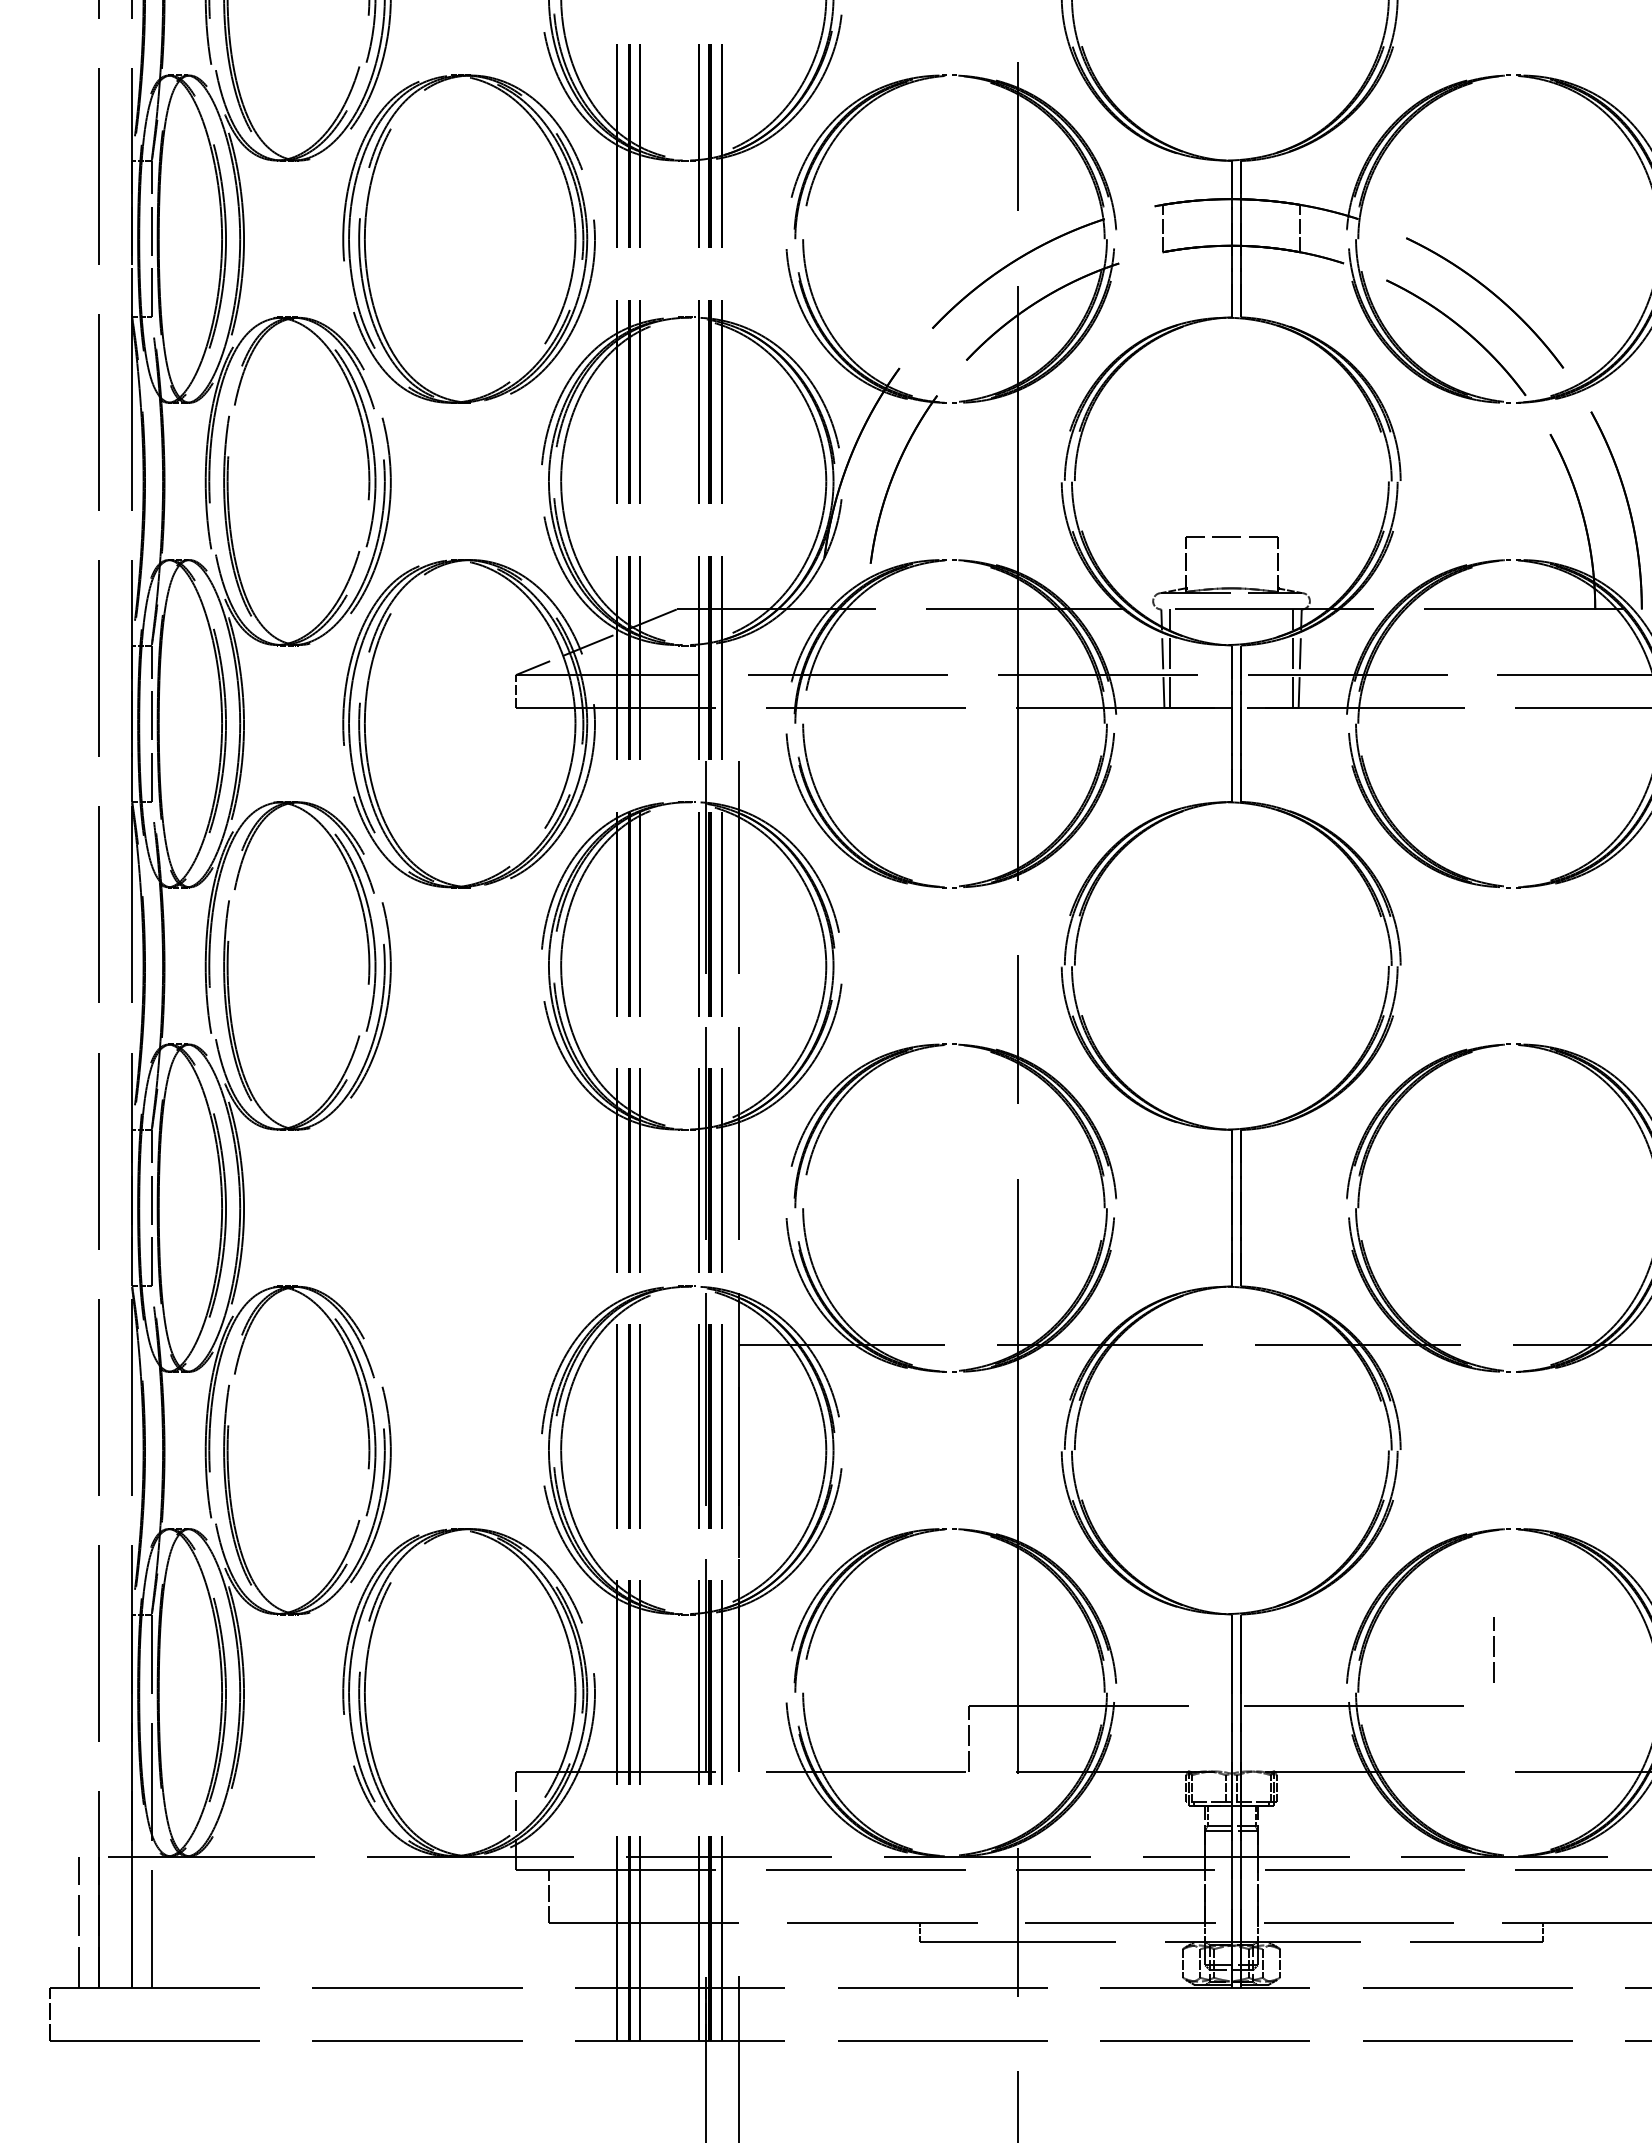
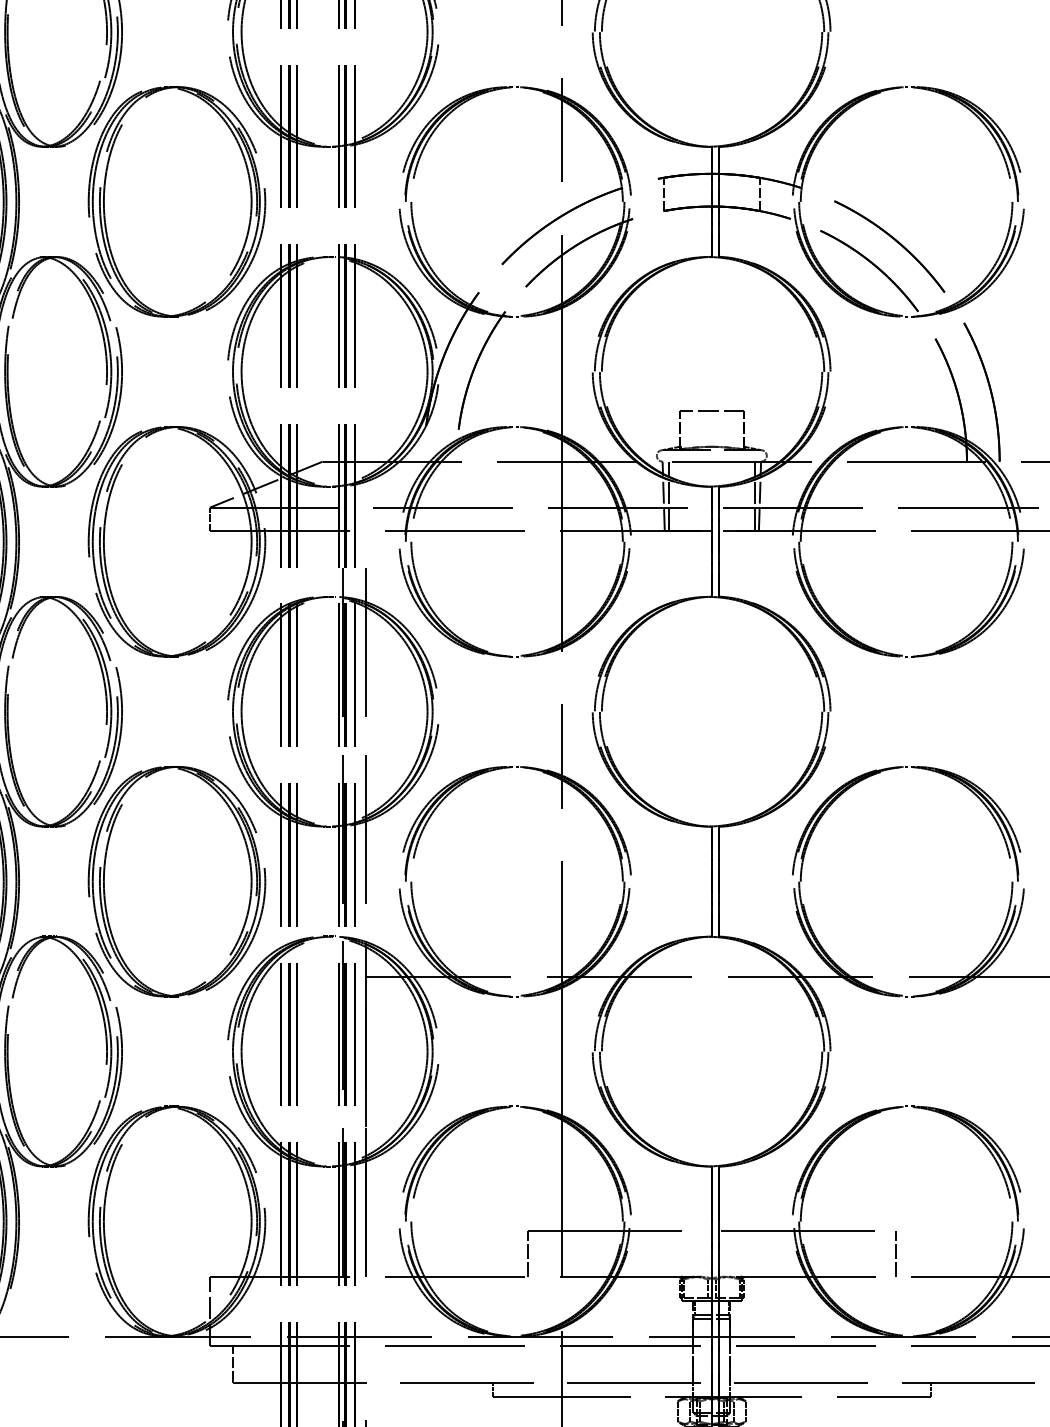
part: (366, 1195) -> (105, 872), added
line: (1493, 1649) -> (895, 1253), moved

